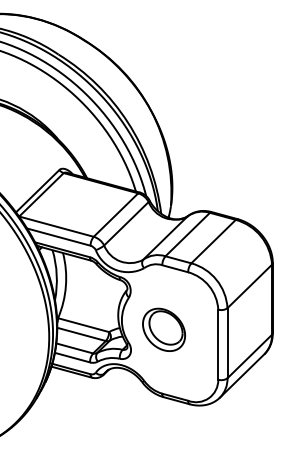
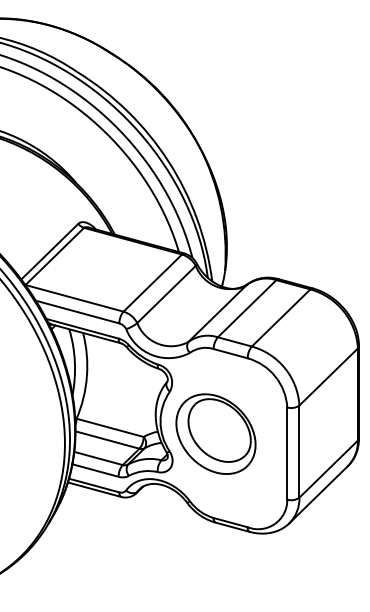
part: (163, 329) -> (215, 433), size x1.43

